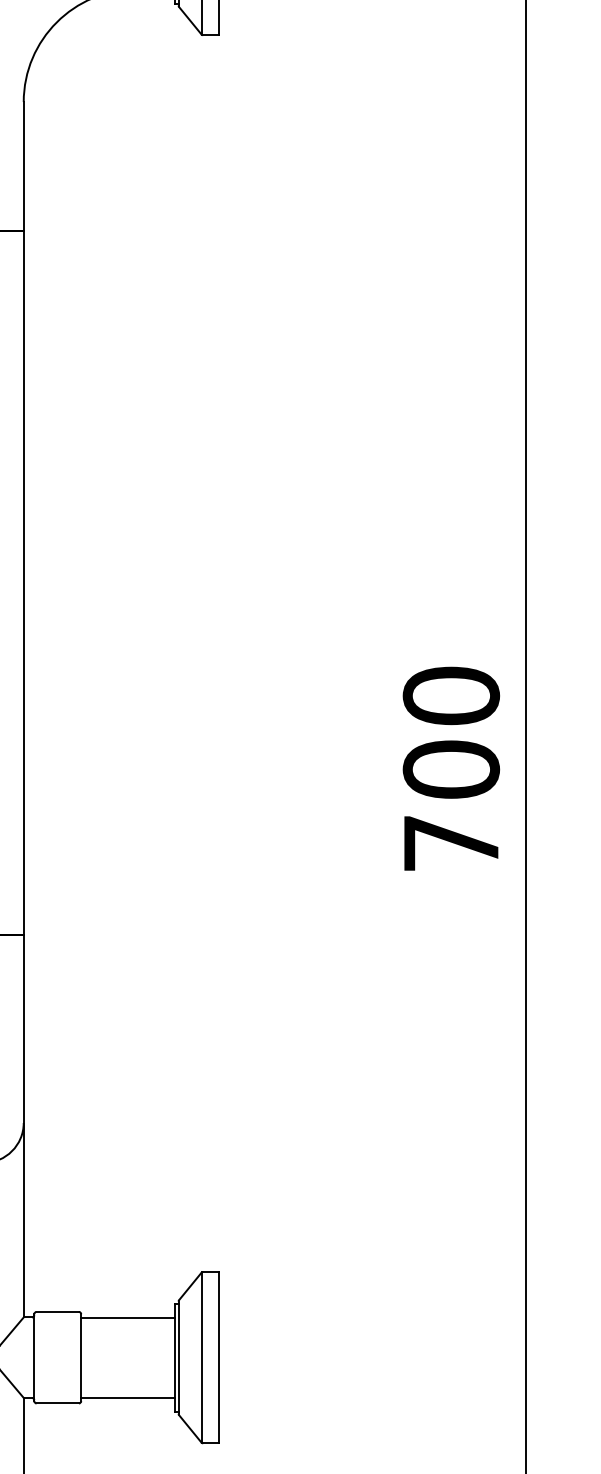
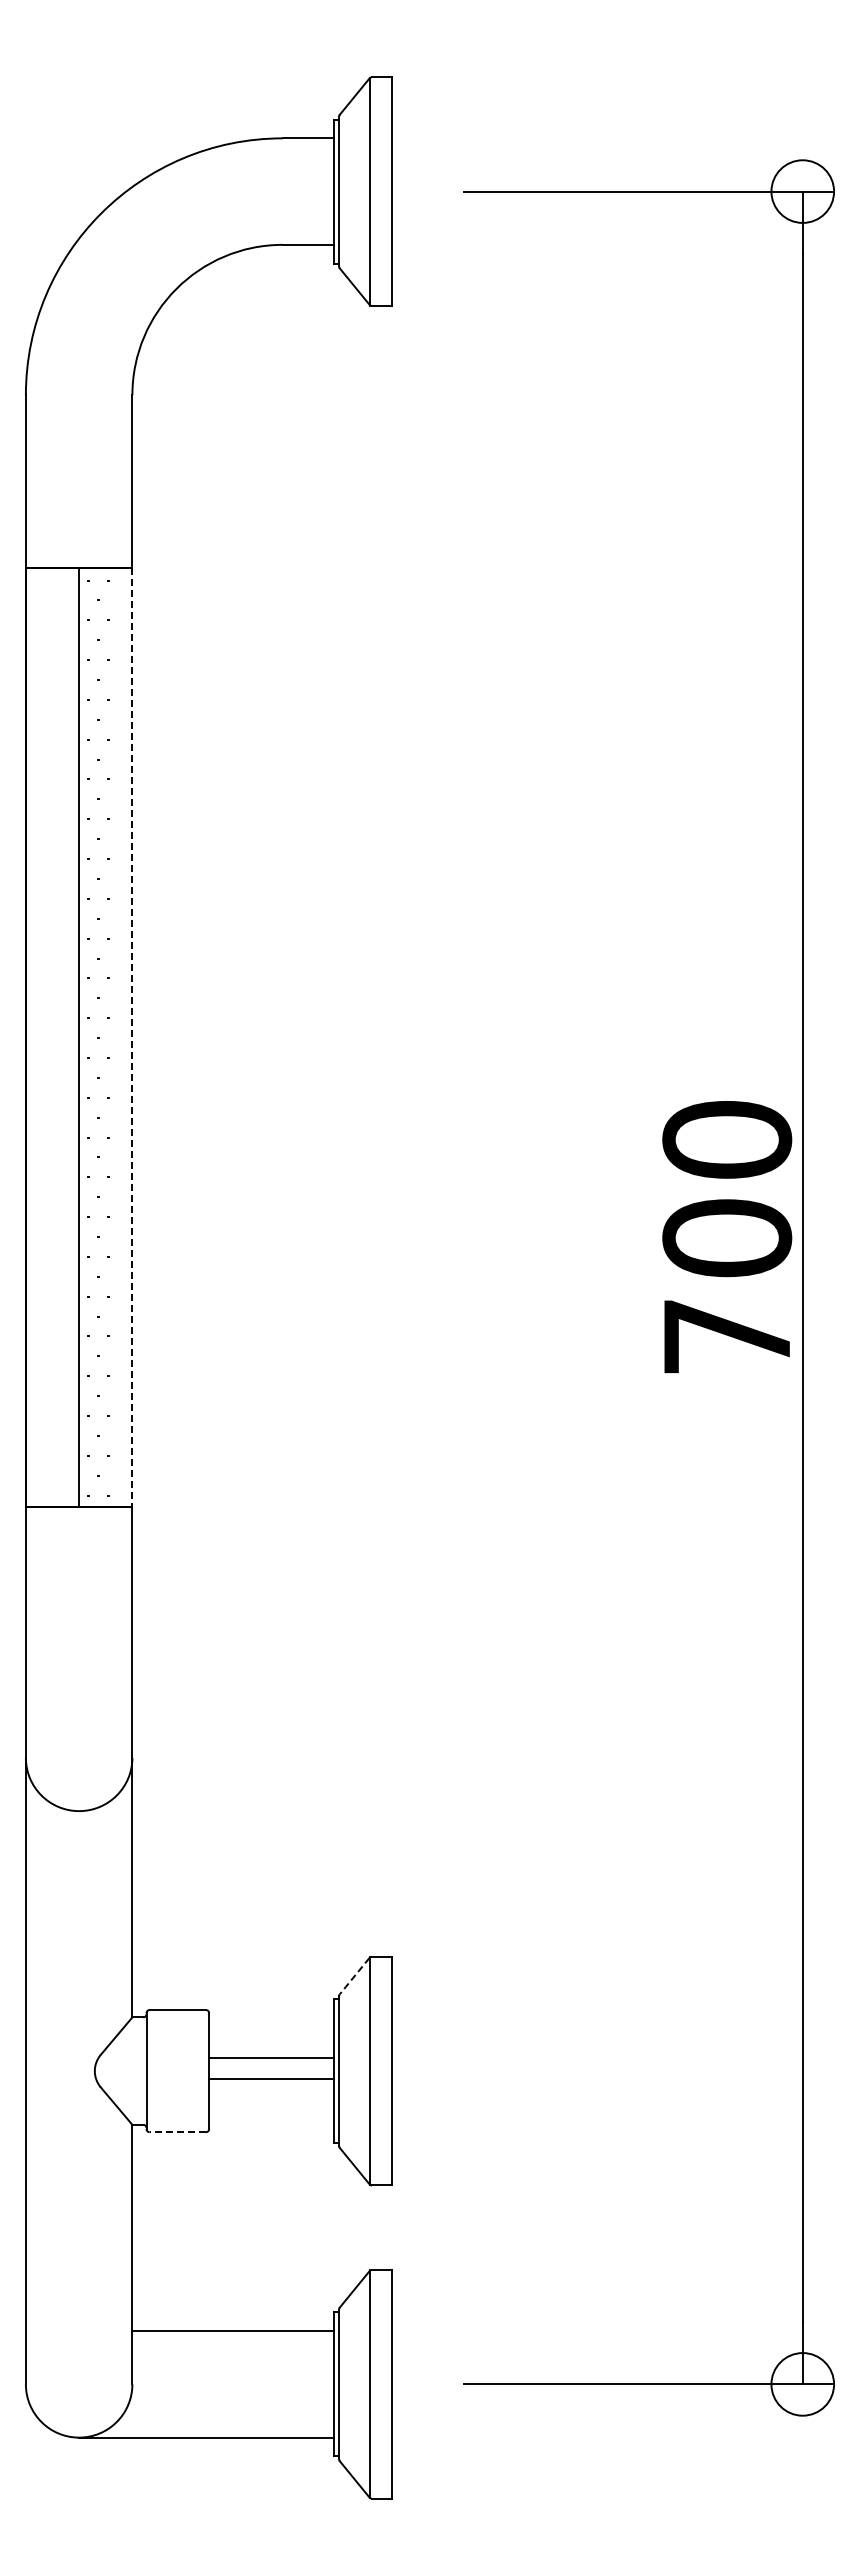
line: (23, 583) -> (132, 1037), solid -> dashed
text: (451, 768) -> (727, 1236), moved
line: (190, 1286) -> (354, 1976), solid -> dashed
line: (127, 1317) -> (271, 2057), moved
line: (127, 1397) -> (271, 2079), moved
line: (57, 1403) -> (177, 2132), solid -> dashed

